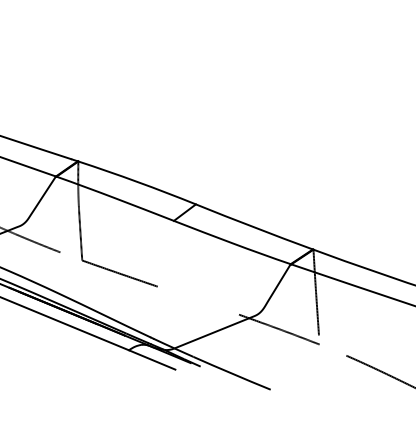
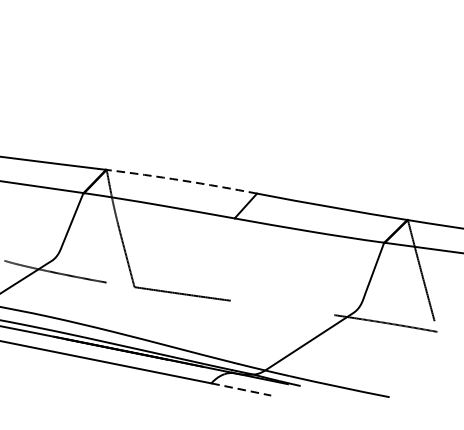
arc: (137, 181) -> (181, 179), solid -> dashed
line: (152, 360) -> (241, 390), solid -> dashed

